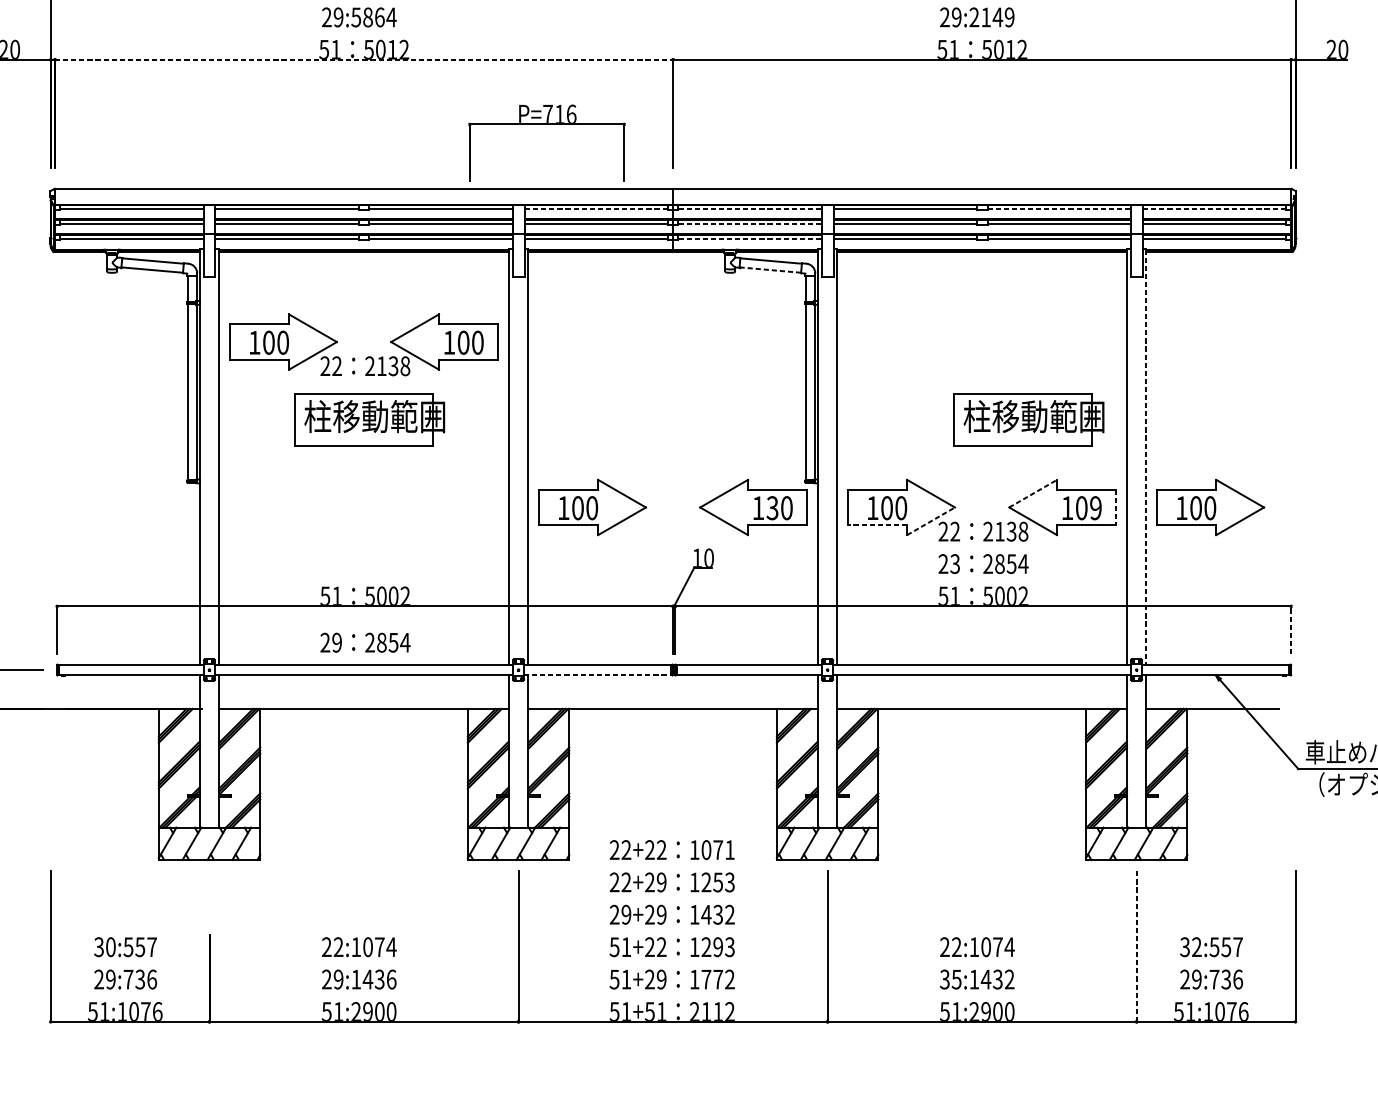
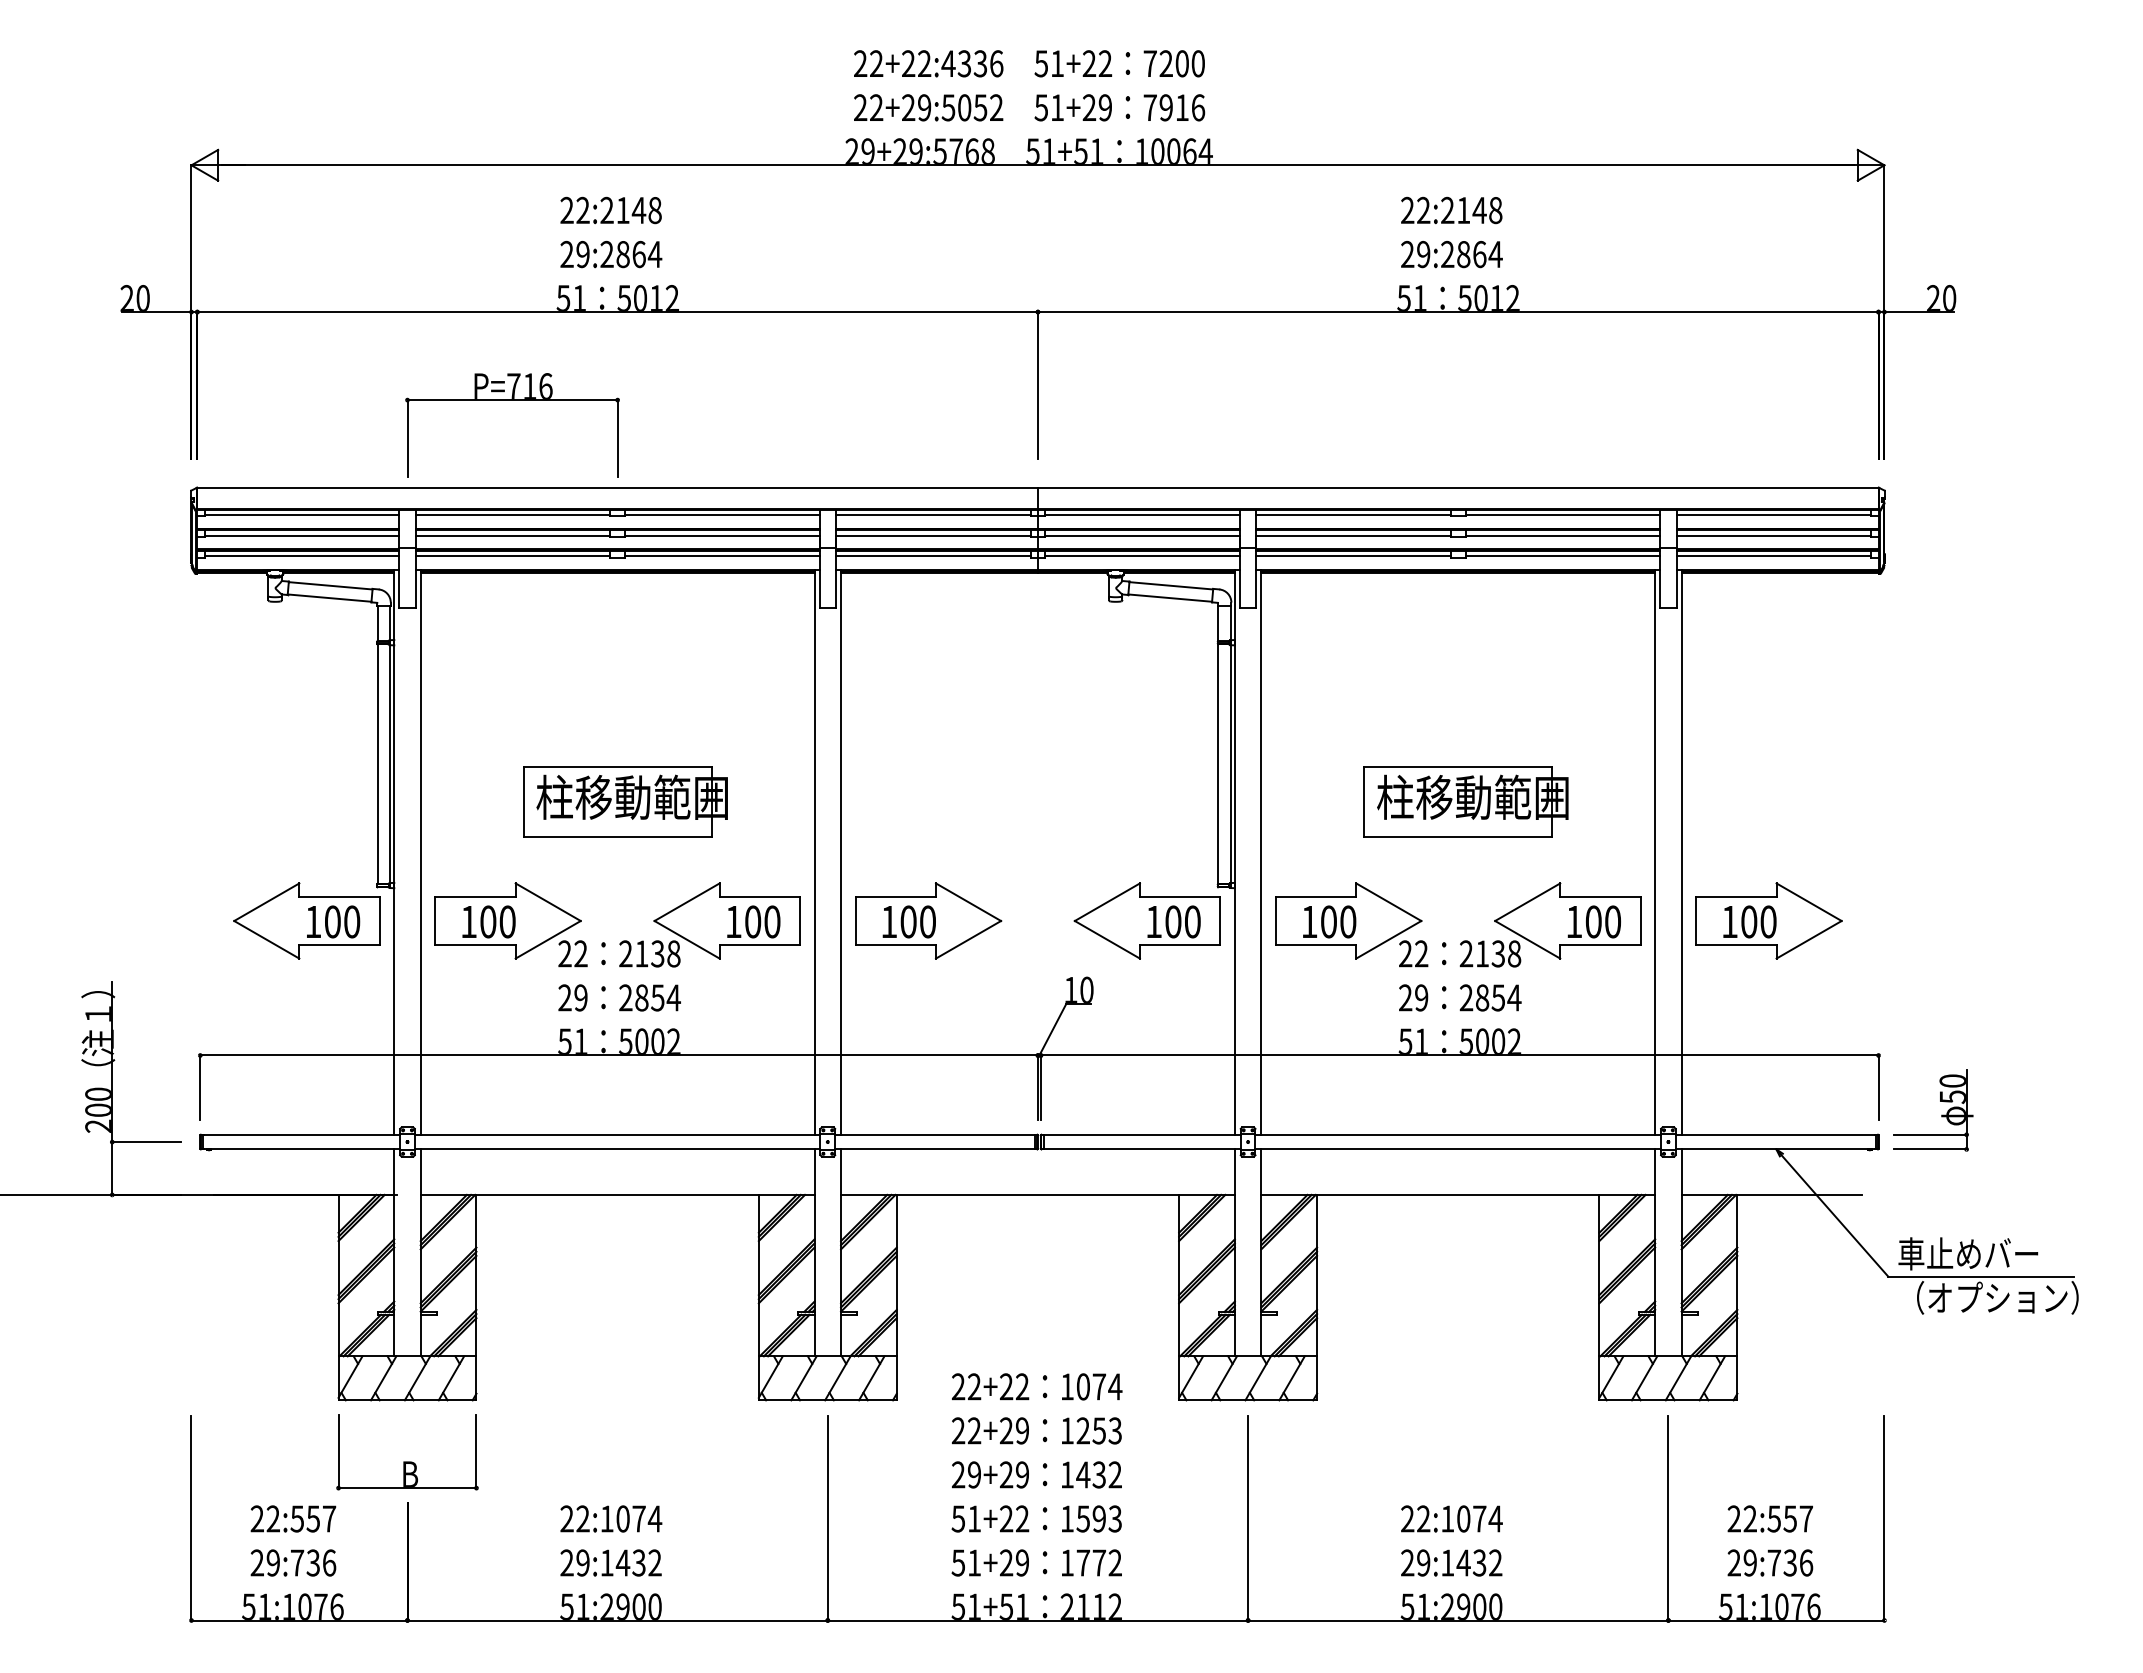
text: (355, 17) -> (606, 254), 29:5864 -> 29:2864
text: (997, 17) -> (1479, 254), 29:2149 -> 29:2864
line: (364, 60) -> (618, 312), dashed -> solid
part: (547, 124) -> (512, 400), moved
line: (595, 209) -> (932, 515), dashed -> solid
line: (750, 209) -> (1143, 515), dashed -> solid
line: (1059, 209) -> (1563, 515), dashed -> solid
line: (1213, 209) -> (1773, 515), dashed -> solid
line: (750, 224) -> (1143, 535), dashed -> solid
line: (750, 239) -> (1143, 556), dashed -> solid
line: (770, 270) -> (1170, 598), dashed -> solid
part: (368, 356) -> (623, 940), moved
part: (1028, 419) -> (1465, 801), moved
line: (1146, 457) -> (1681, 852), dashed -> solid
line: (1033, 493) -> (1527, 902), dashed -> solid
part: (135, 507) -> (306, 920), added
text: (772, 507) -> (1173, 921), 130 -> 100
text: (1096, 507) -> (1613, 921), 109 -> 100
line: (1116, 507) -> (1640, 921), dashed -> solid
line: (930, 521) -> (1388, 939), dashed -> solid
line: (877, 525) -> (1315, 945), dashed -> solid
text: (955, 563) -> (1421, 997), 23 -> 29
line: (1291, 629) -> (1878, 1087), dashed -> solid
text: (365, 642) -> (619, 997), moved
part: (1337, 649) -> (1941, 1114), added
line: (598, 675) -> (936, 1149), dashed -> solid
text: (730, 849) -> (1115, 1386), 1071 -> 1074
part: (209, 904) -> (407, 1461), added
text: (104, 946) -> (264, 1518), 30:557 -> 22:557
text: (705, 946) -> (1082, 1518), 1293 -> 1593
line: (1136, 946) -> (1668, 1518), dashed -> solid
text: (1184, 947) -> (1733, 1519), 32:557 -> 22:557
text: (391, 979) -> (654, 1562), 29:1436 -> 29:1432
text: (950, 979) -> (1415, 1562), 35:1432 -> 29:1432

